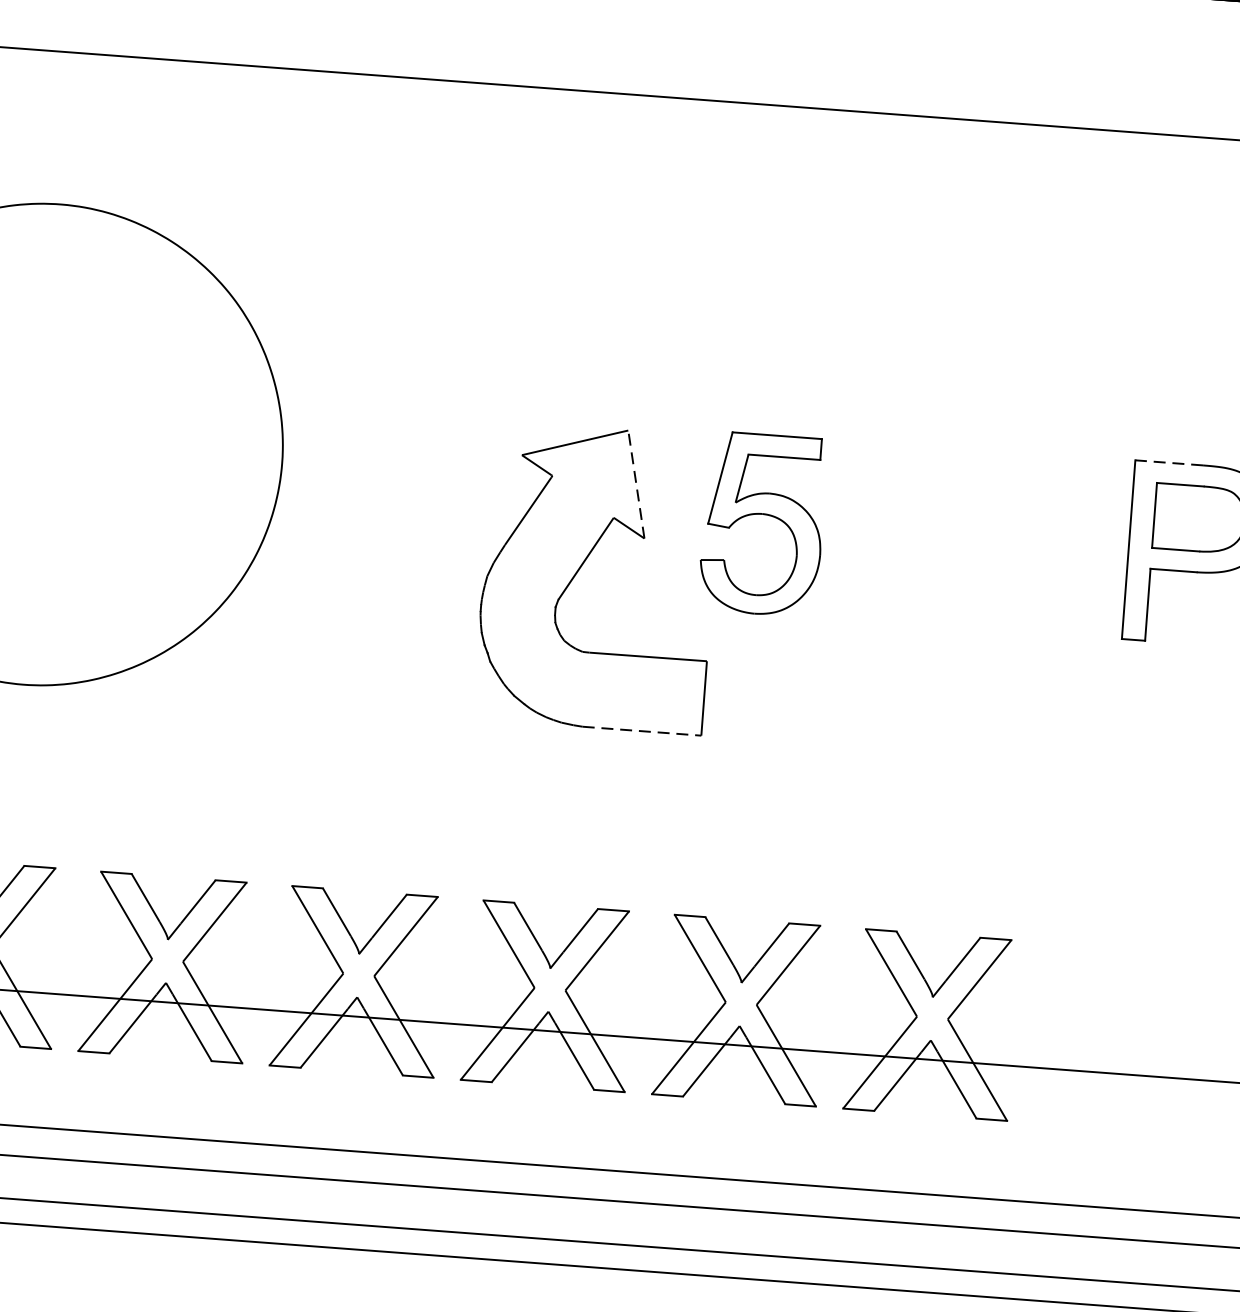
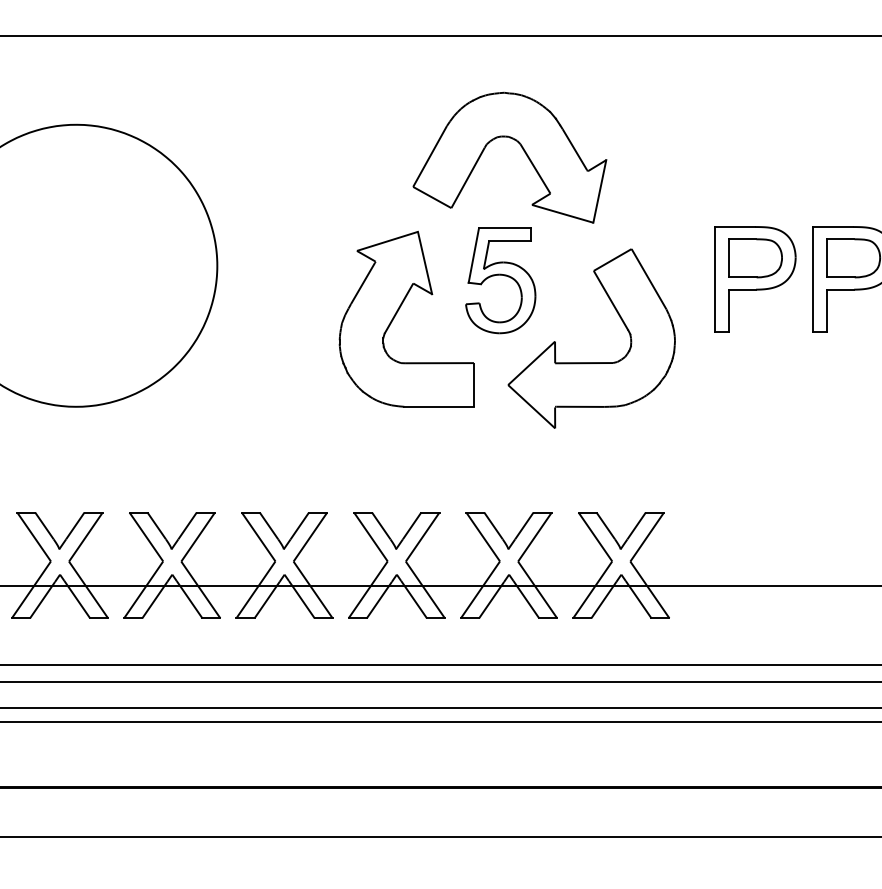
part: (818, 307) -> (523, 151), added
line: (1169, 463) -> (735, 227), dashed -> solid
line: (637, 485) -> (425, 263), dashed -> solid
part: (907, 675) -> (591, 362), added
line: (642, 730) -> (439, 406), dashed -> solid

